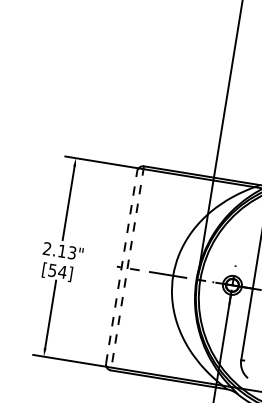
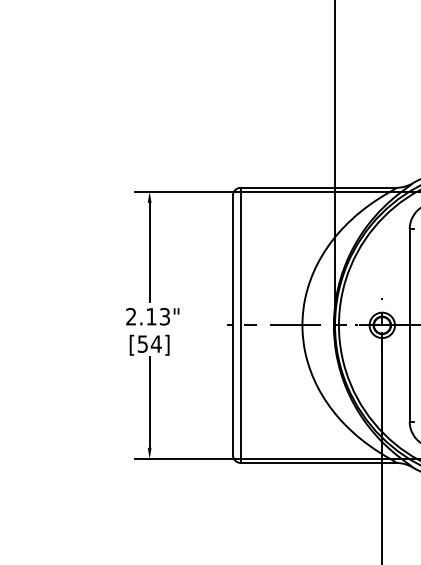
line: (121, 267) -> (232, 325), dashed -> solid
line: (127, 268) -> (240, 325), dashed -> solid

